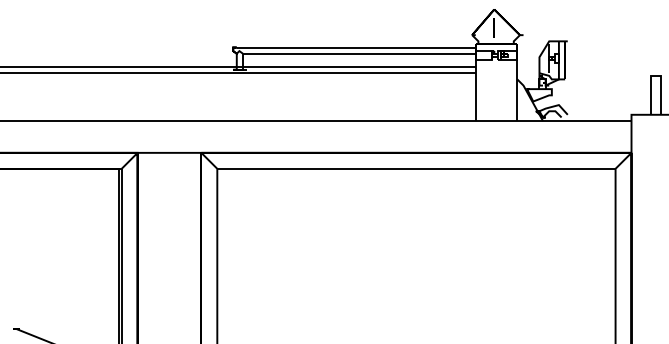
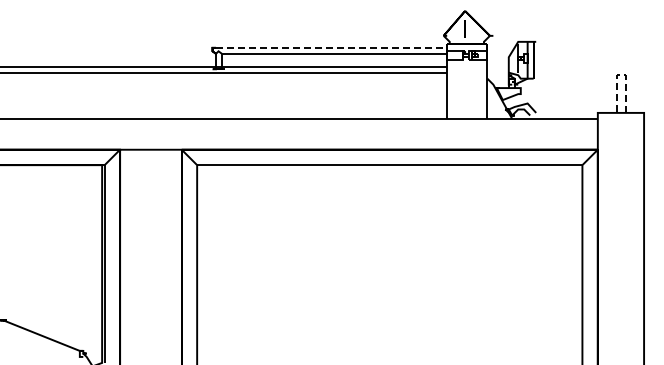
line: (356, 47) -> (331, 47), solid -> dashed
line: (655, 76) -> (621, 75), solid -> dashed

